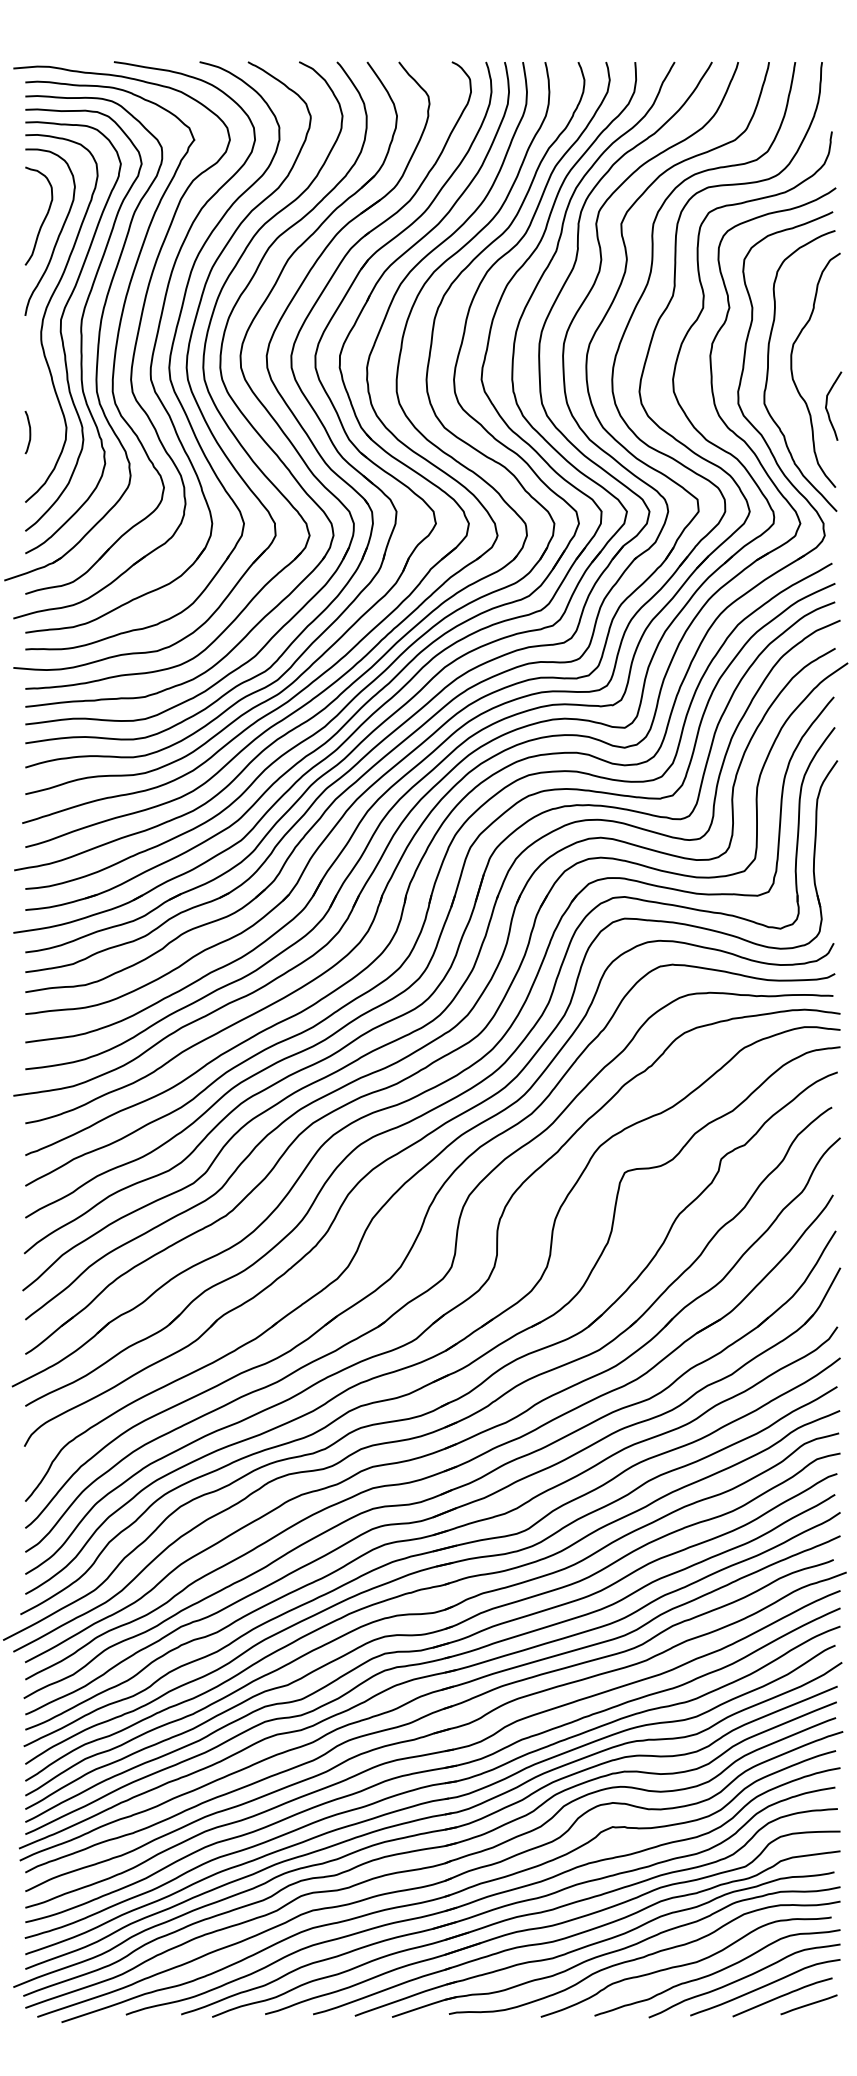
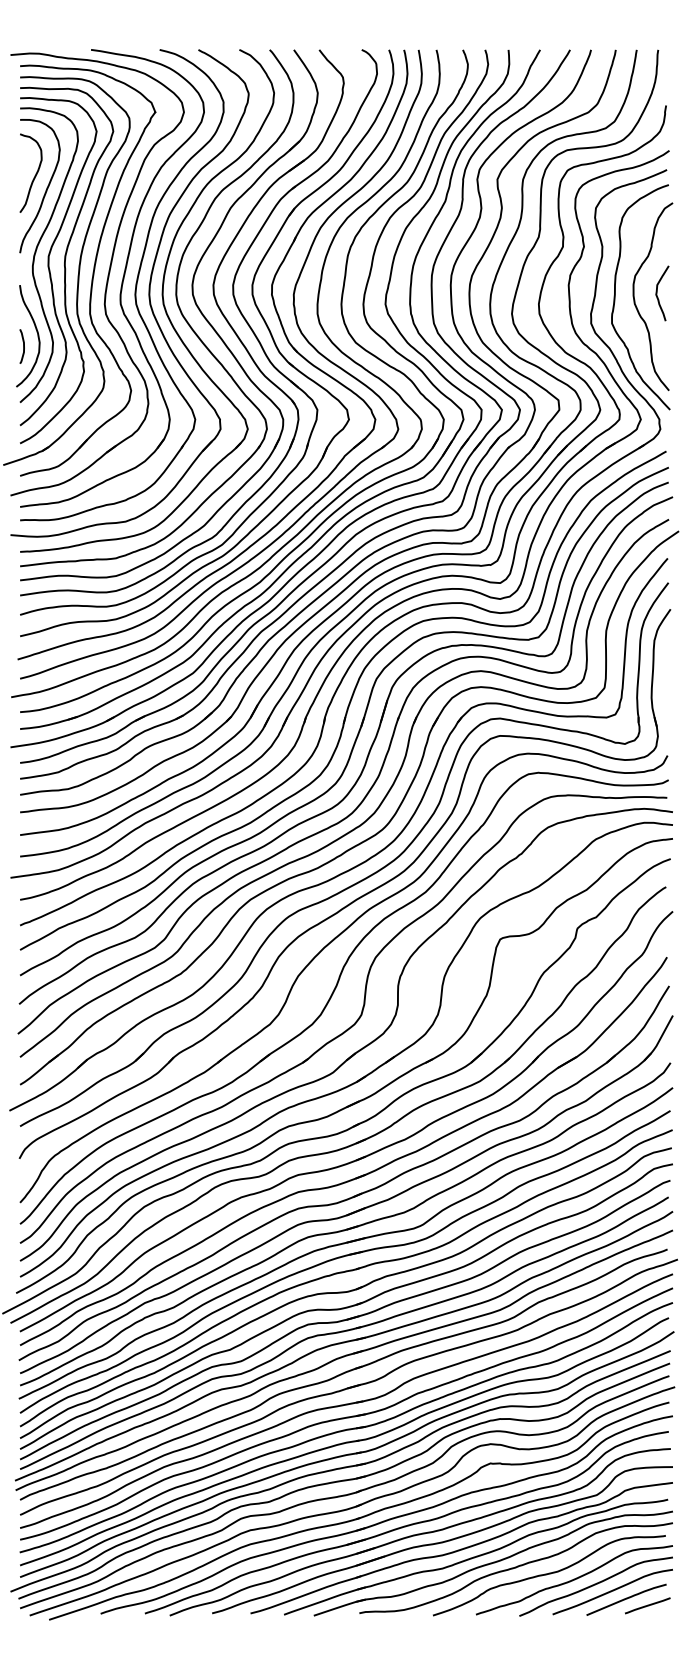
curve: (827, 406) -> (657, 293), moved
curve: (45, 414) -> (36, 332), added

